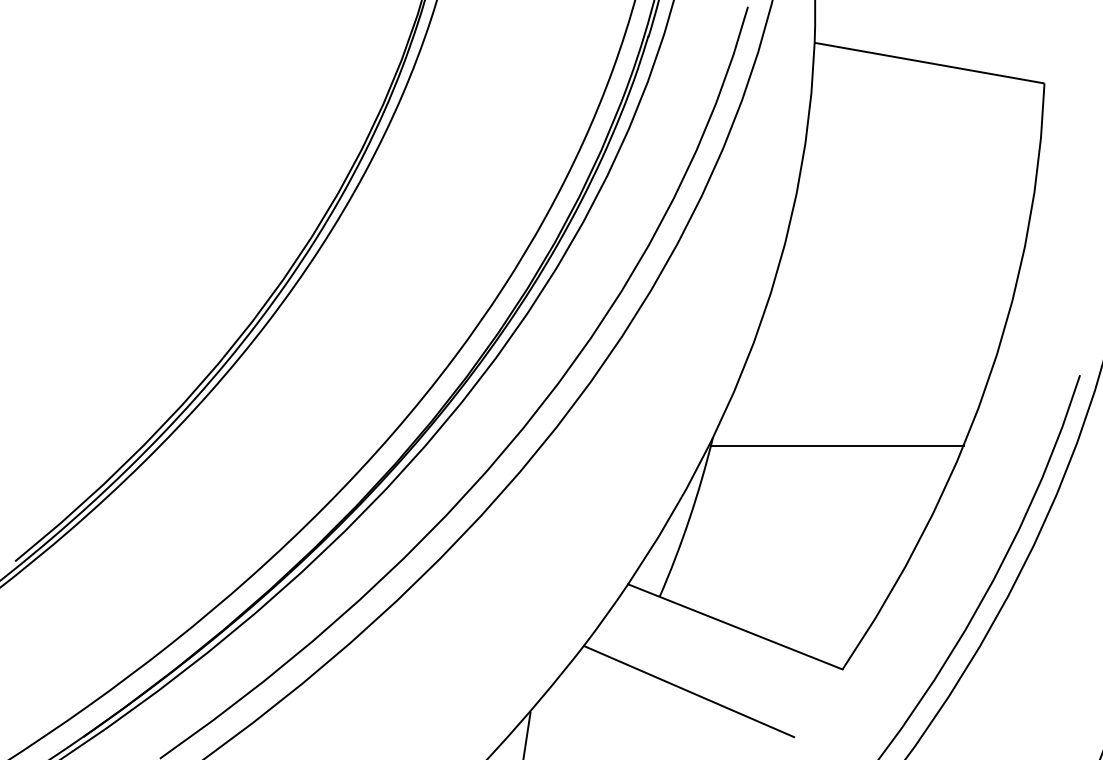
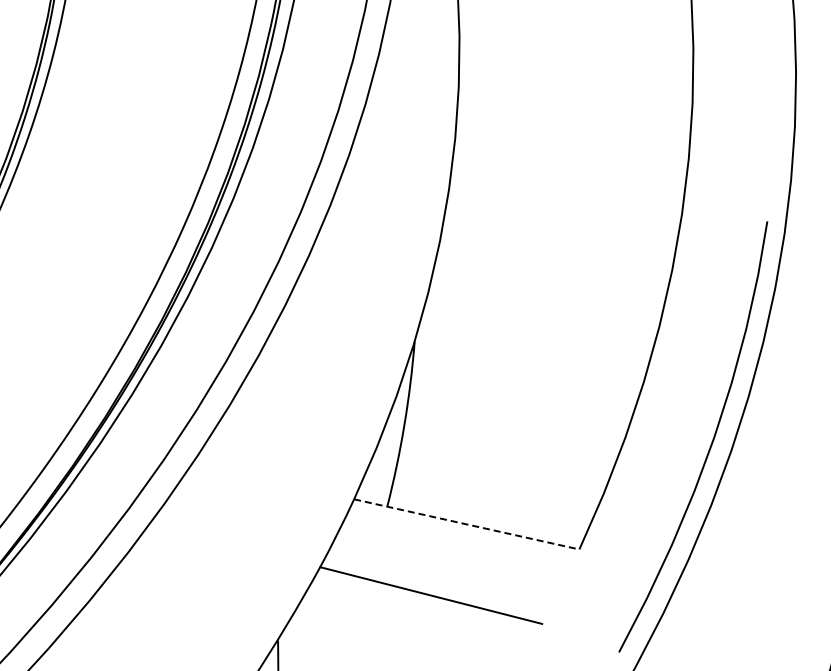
line: (836, 445) -> (537, 329), removed
line: (735, 627) -> (467, 524), solid -> dashed

